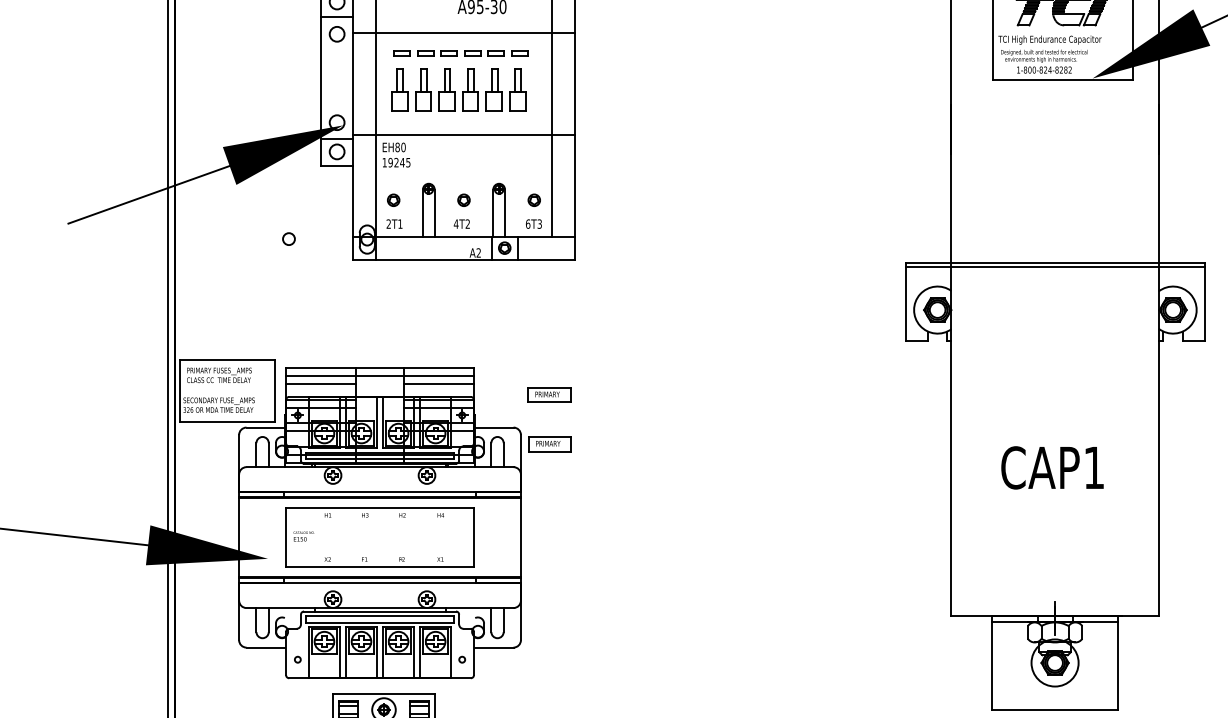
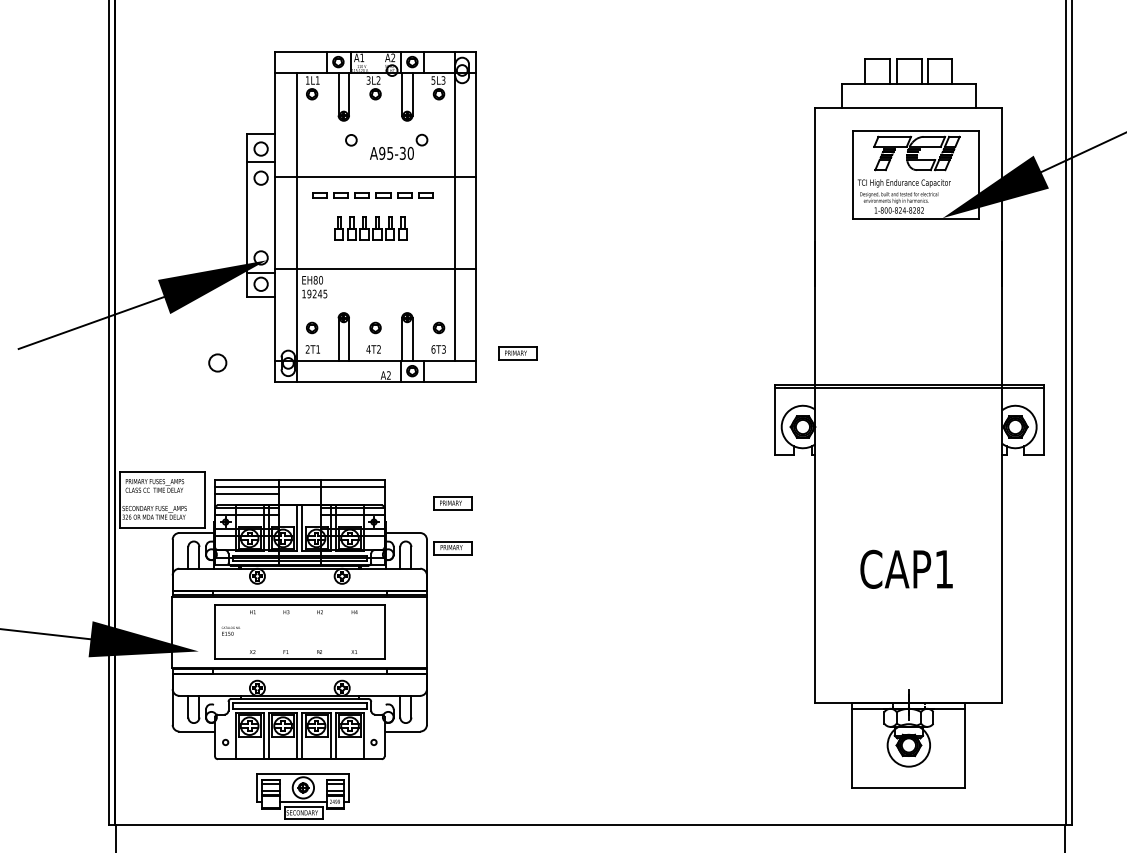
part: (458, 90) -> (370, 228), size x0.6
part: (621, 228) -> (517, 353), added
circle: (288, 238) -> (217, 362), size x1.6
line: (438, 383) -> (352, 493), removed

